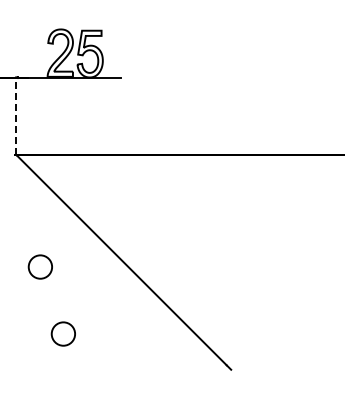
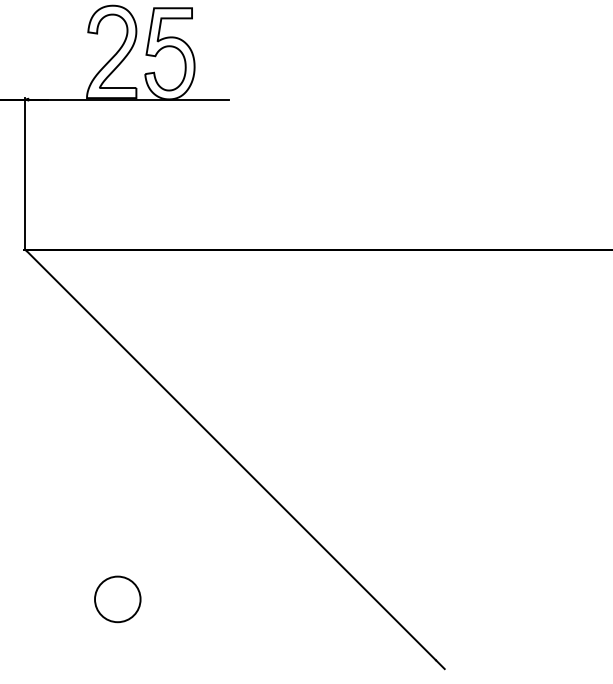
line: (16, 115) -> (26, 173), dashed -> solid
circle: (39, 266) -> (71, 467), removed

